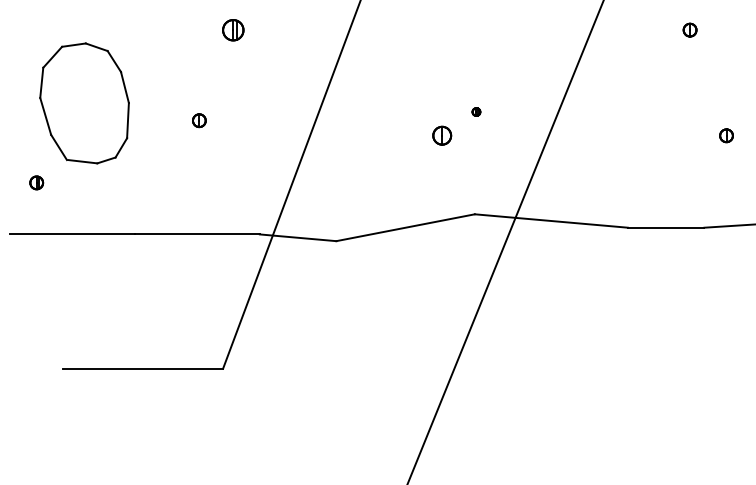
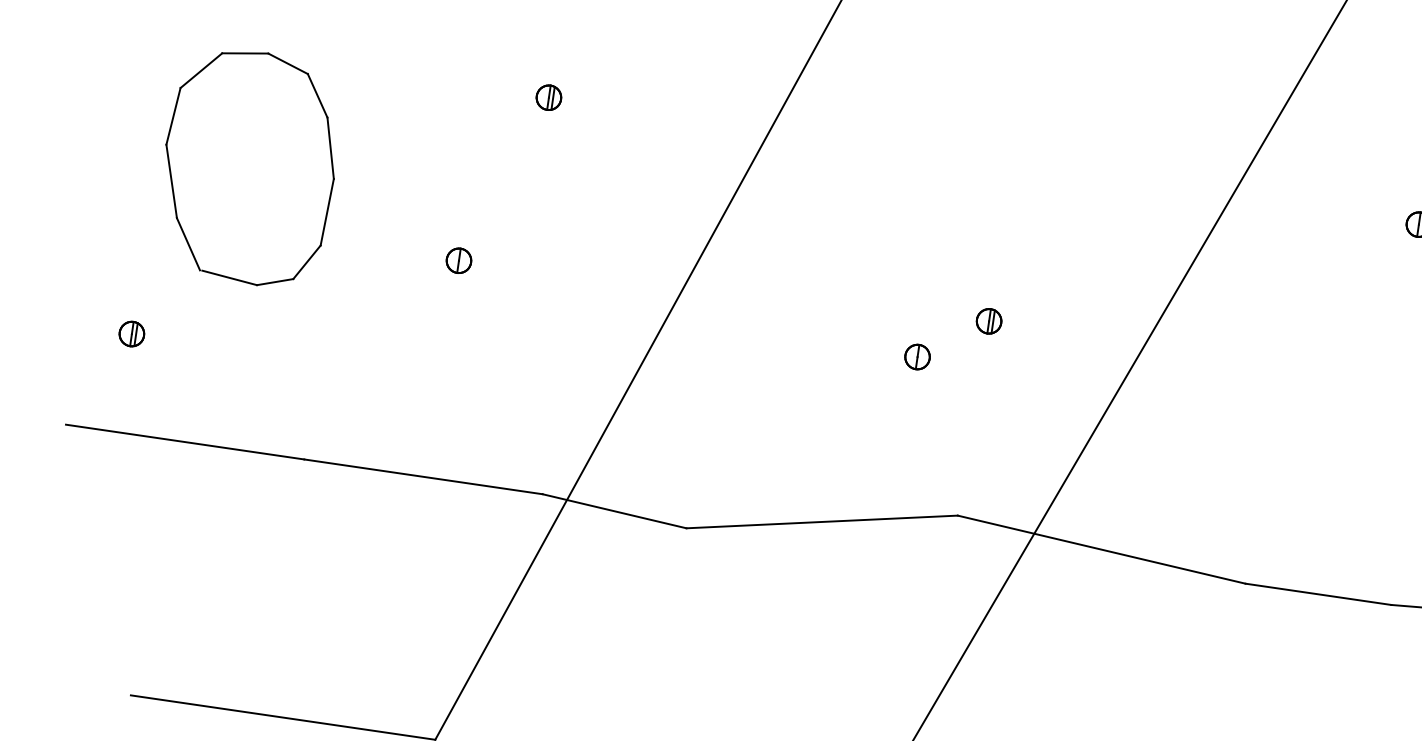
part: (233, 29) -> (549, 96), size x0.62
part: (84, 103) -> (249, 167), moved
part: (476, 111) -> (989, 320), size x1.67
part: (442, 135) -> (918, 356), size x0.71

